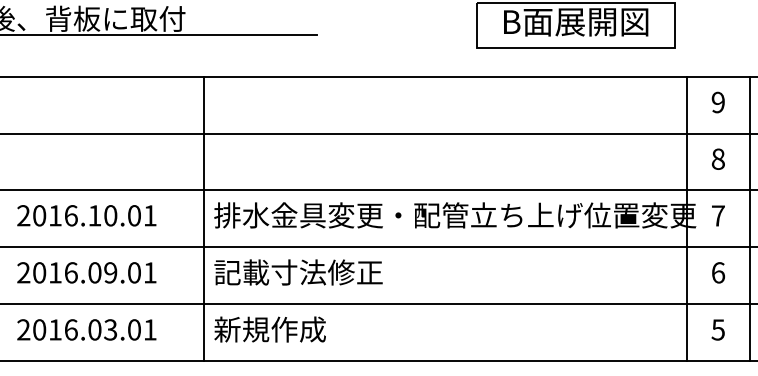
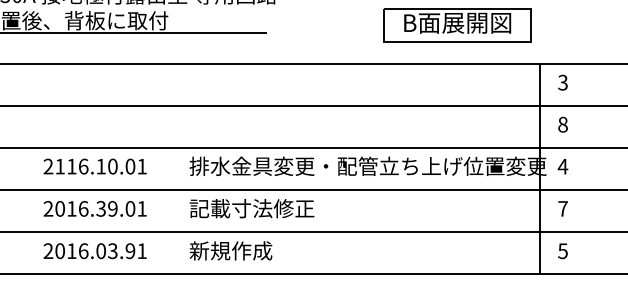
text: (717, 102) -> (562, 82), 9 -> 3
text: (38, 215) -> (59, 166), 2016.10.01 -> 2116.10.01
text: (717, 215) -> (562, 166), 7 -> 4
line: (204, 218) -> (182, 168), removed
line: (750, 218) -> (586, 168), removed
text: (94, 272) -> (100, 208), 2016.09.01 -> 2016.39.01
text: (717, 272) -> (562, 208), 6 -> 7
text: (134, 330) -> (130, 251), 2016.03.01 -> 2016.03.91

